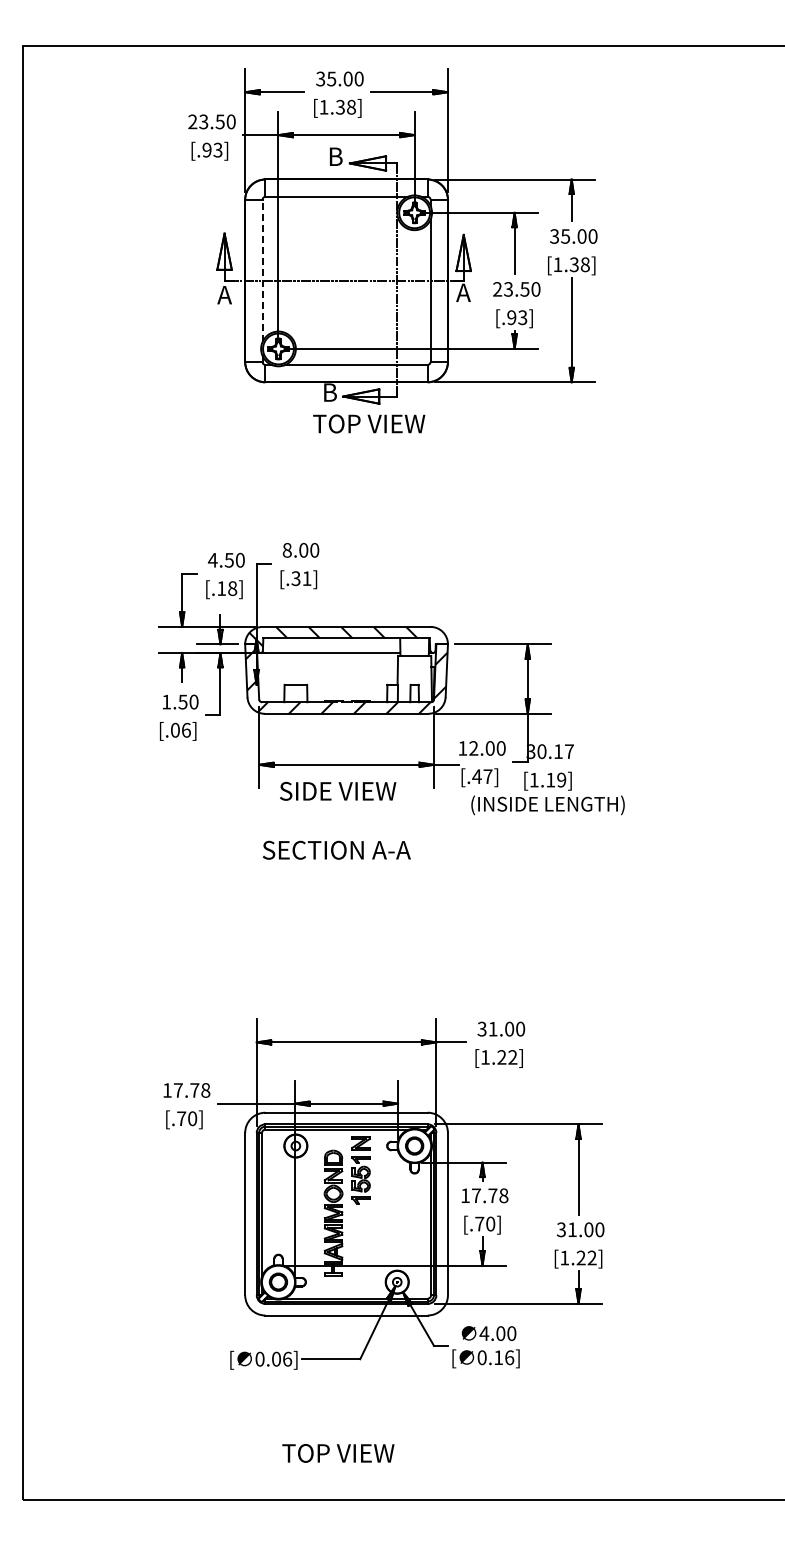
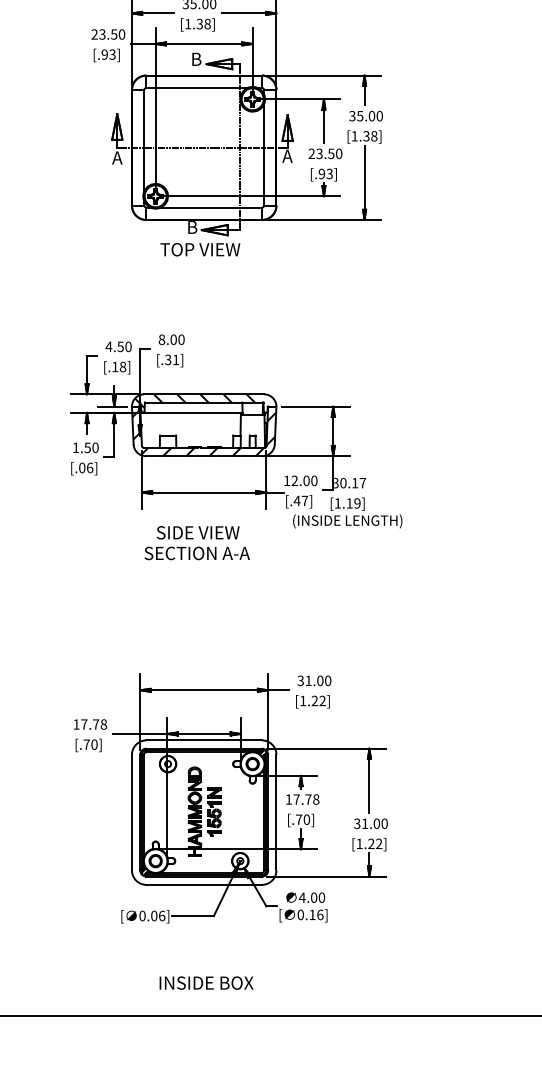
line: (262, 270) -> (144, 140), dashed -> solid
text: (369, 423) -> (200, 249), moved
text: (338, 790) -> (198, 532), moved
part: (360, 1170) -> (214, 812), moved
text: (348, 1453) -> (205, 983), TOP VIEW -> INSIDE BOX

